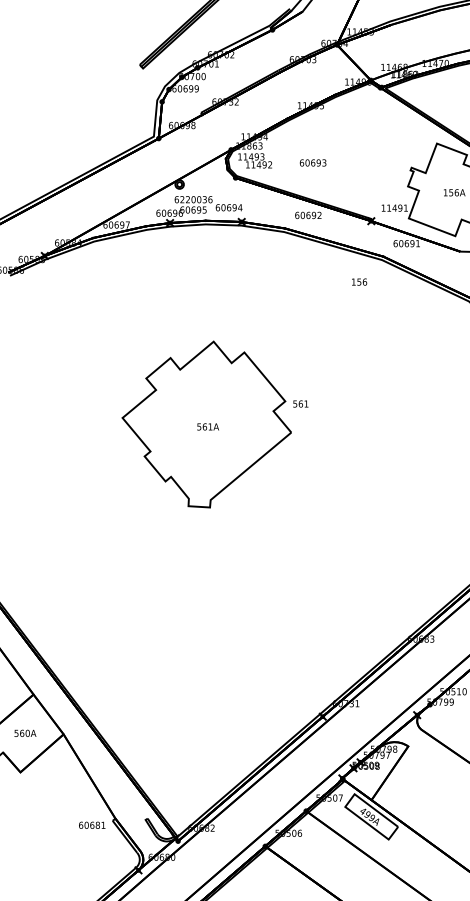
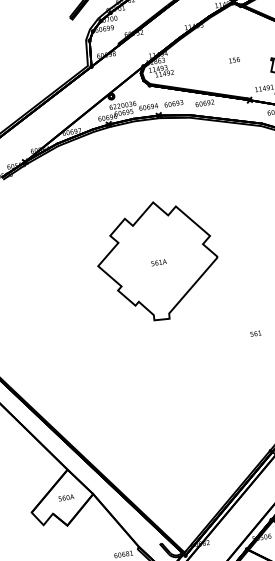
text: (312, 162) -> (173, 103), moved
text: (359, 281) -> (234, 59), moved
text: (300, 403) -> (255, 333), moved

